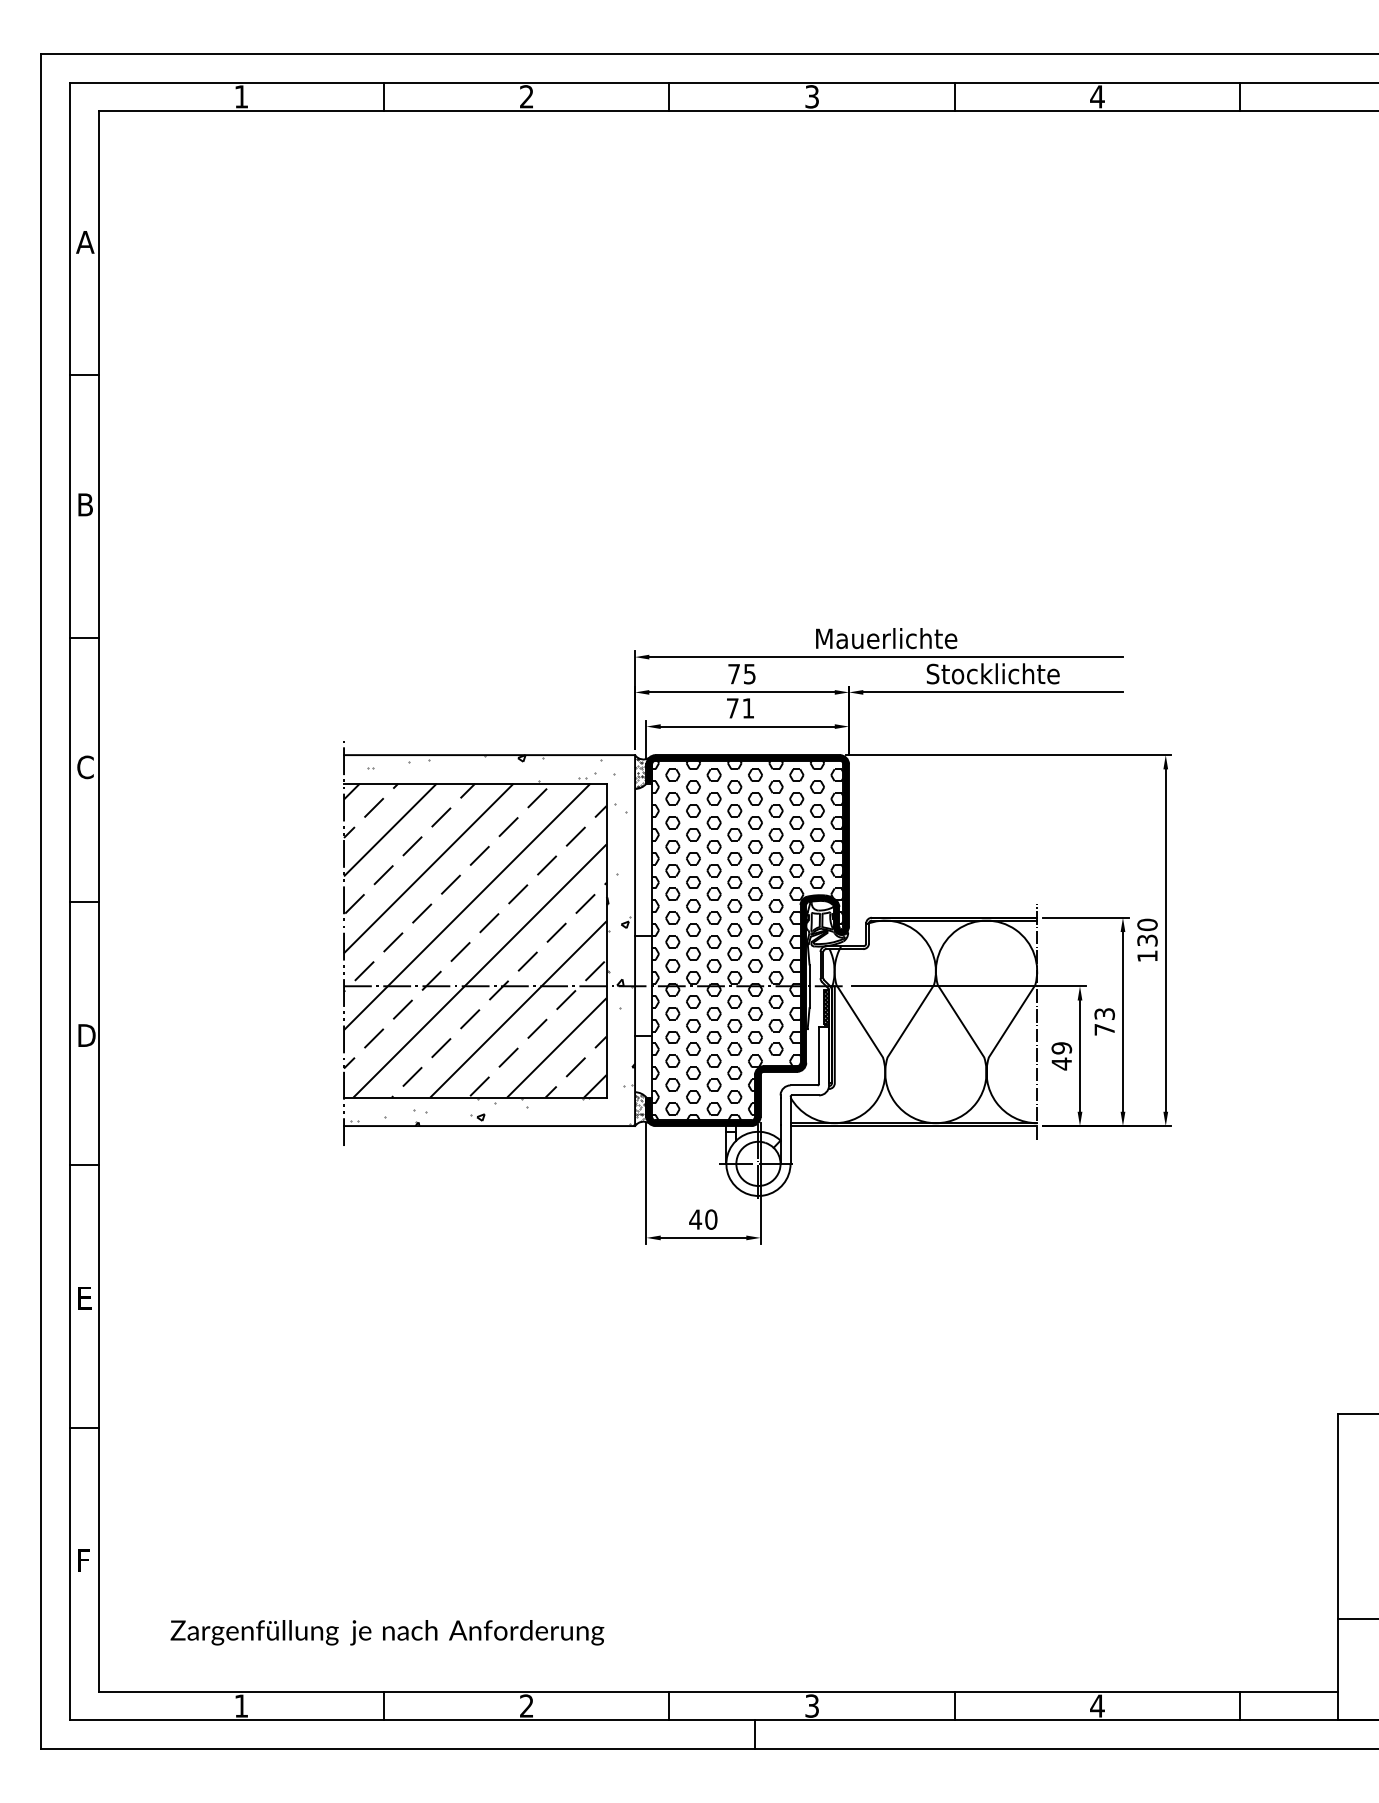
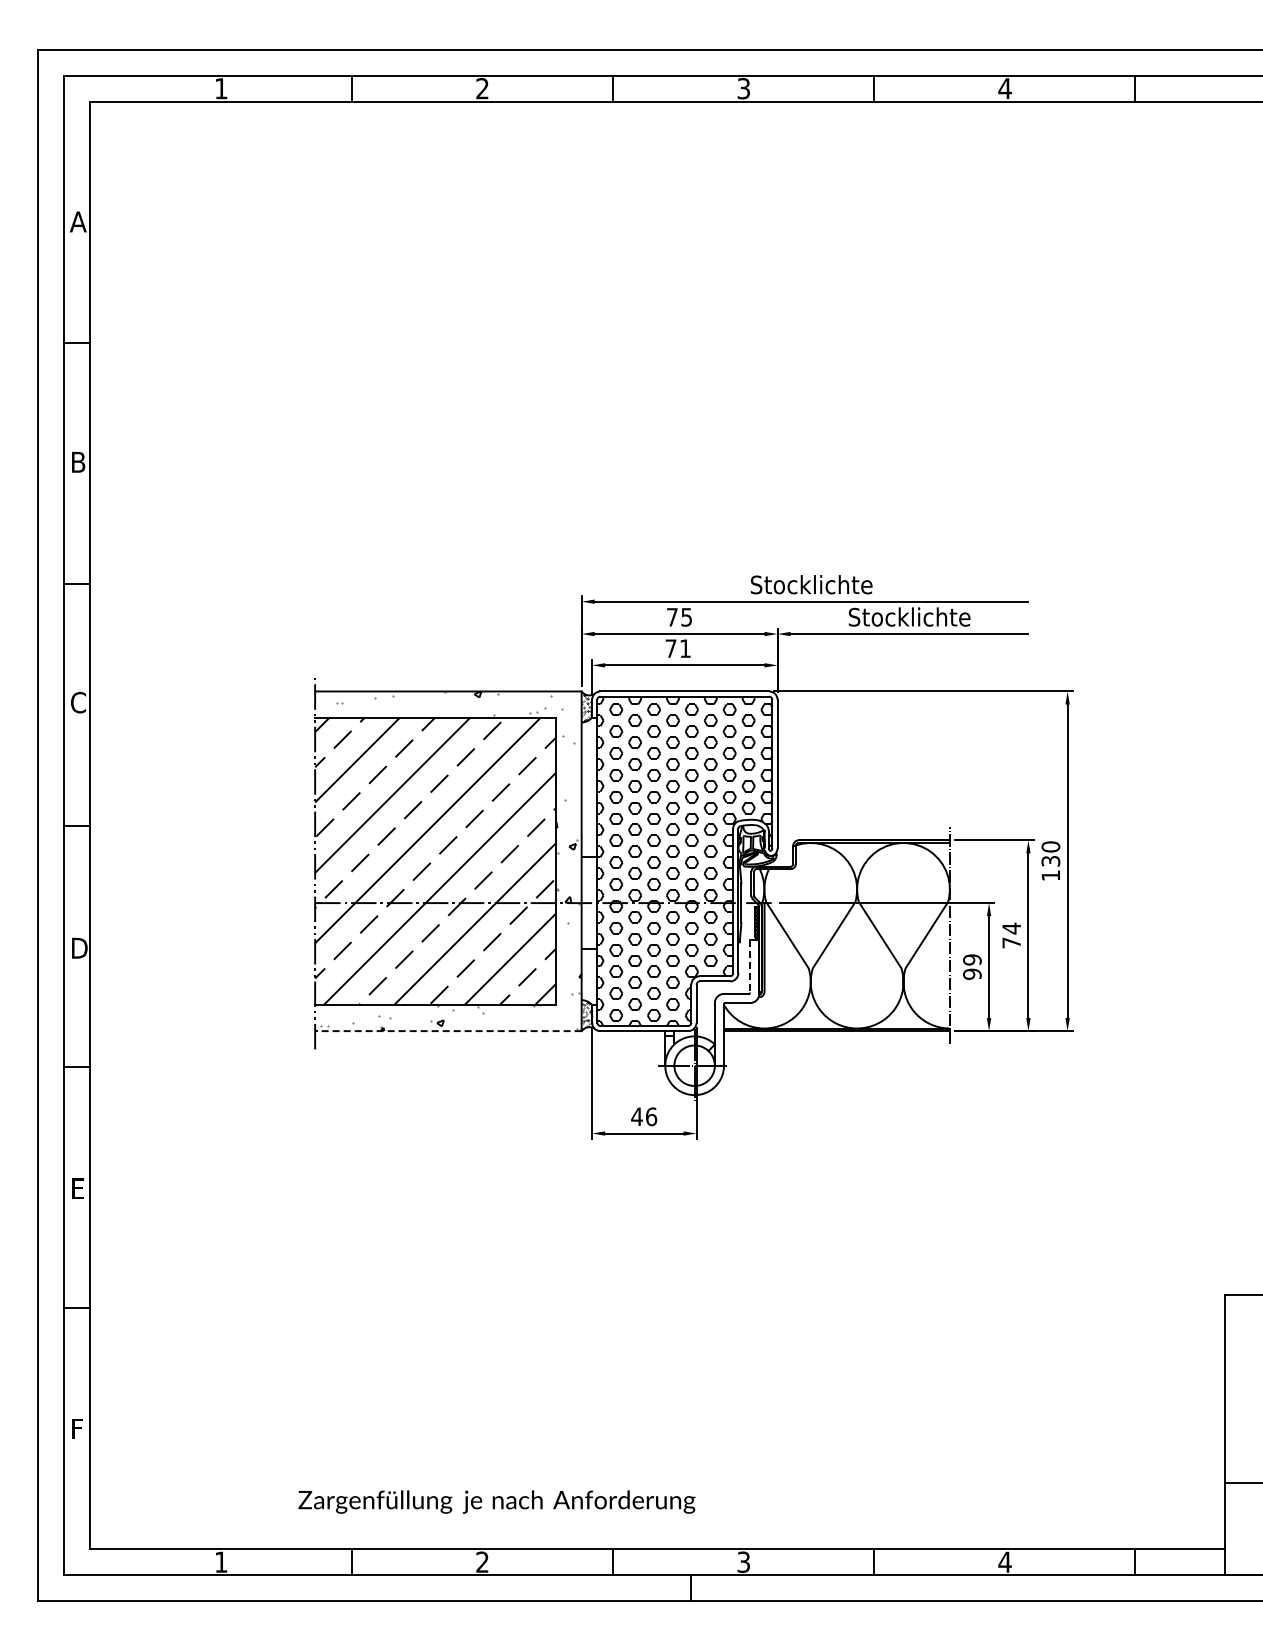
text: (886, 638) -> (811, 584), Mauerlichte -> Stocklichte
fill: (747, 940) -> (684, 861), removed
text: (1104, 1013) -> (1011, 928), 73 -> 74
line: (819, 1055) -> (750, 966), solid -> dashed
text: (1061, 1064) -> (972, 974), 49 -> 99
line: (488, 1126) -> (447, 1031), solid -> dashed
text: (711, 1219) -> (651, 1116), 40 -> 46
text: (386, 1632) -> (496, 1501), moved

